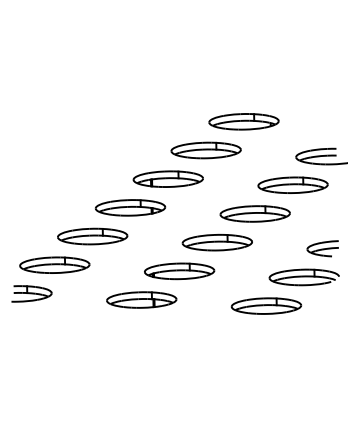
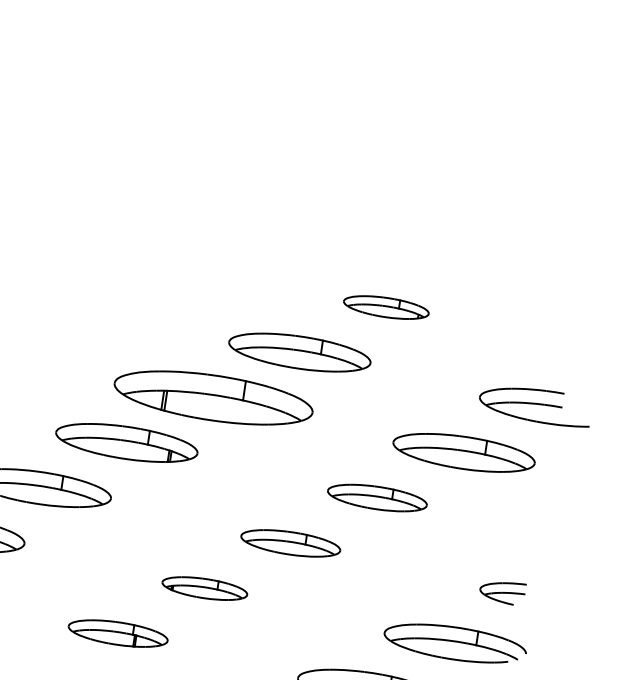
part: (243, 121) -> (385, 306), size x0.6
part: (167, 178) -> (211, 396), size x1.4
part: (254, 213) -> (376, 496), size x0.7
part: (216, 242) -> (289, 542), size x0.7
part: (322, 248) -> (502, 591), size x0.7
part: (179, 271) -> (204, 588), size x0.6
part: (141, 299) -> (117, 632), size x0.7

